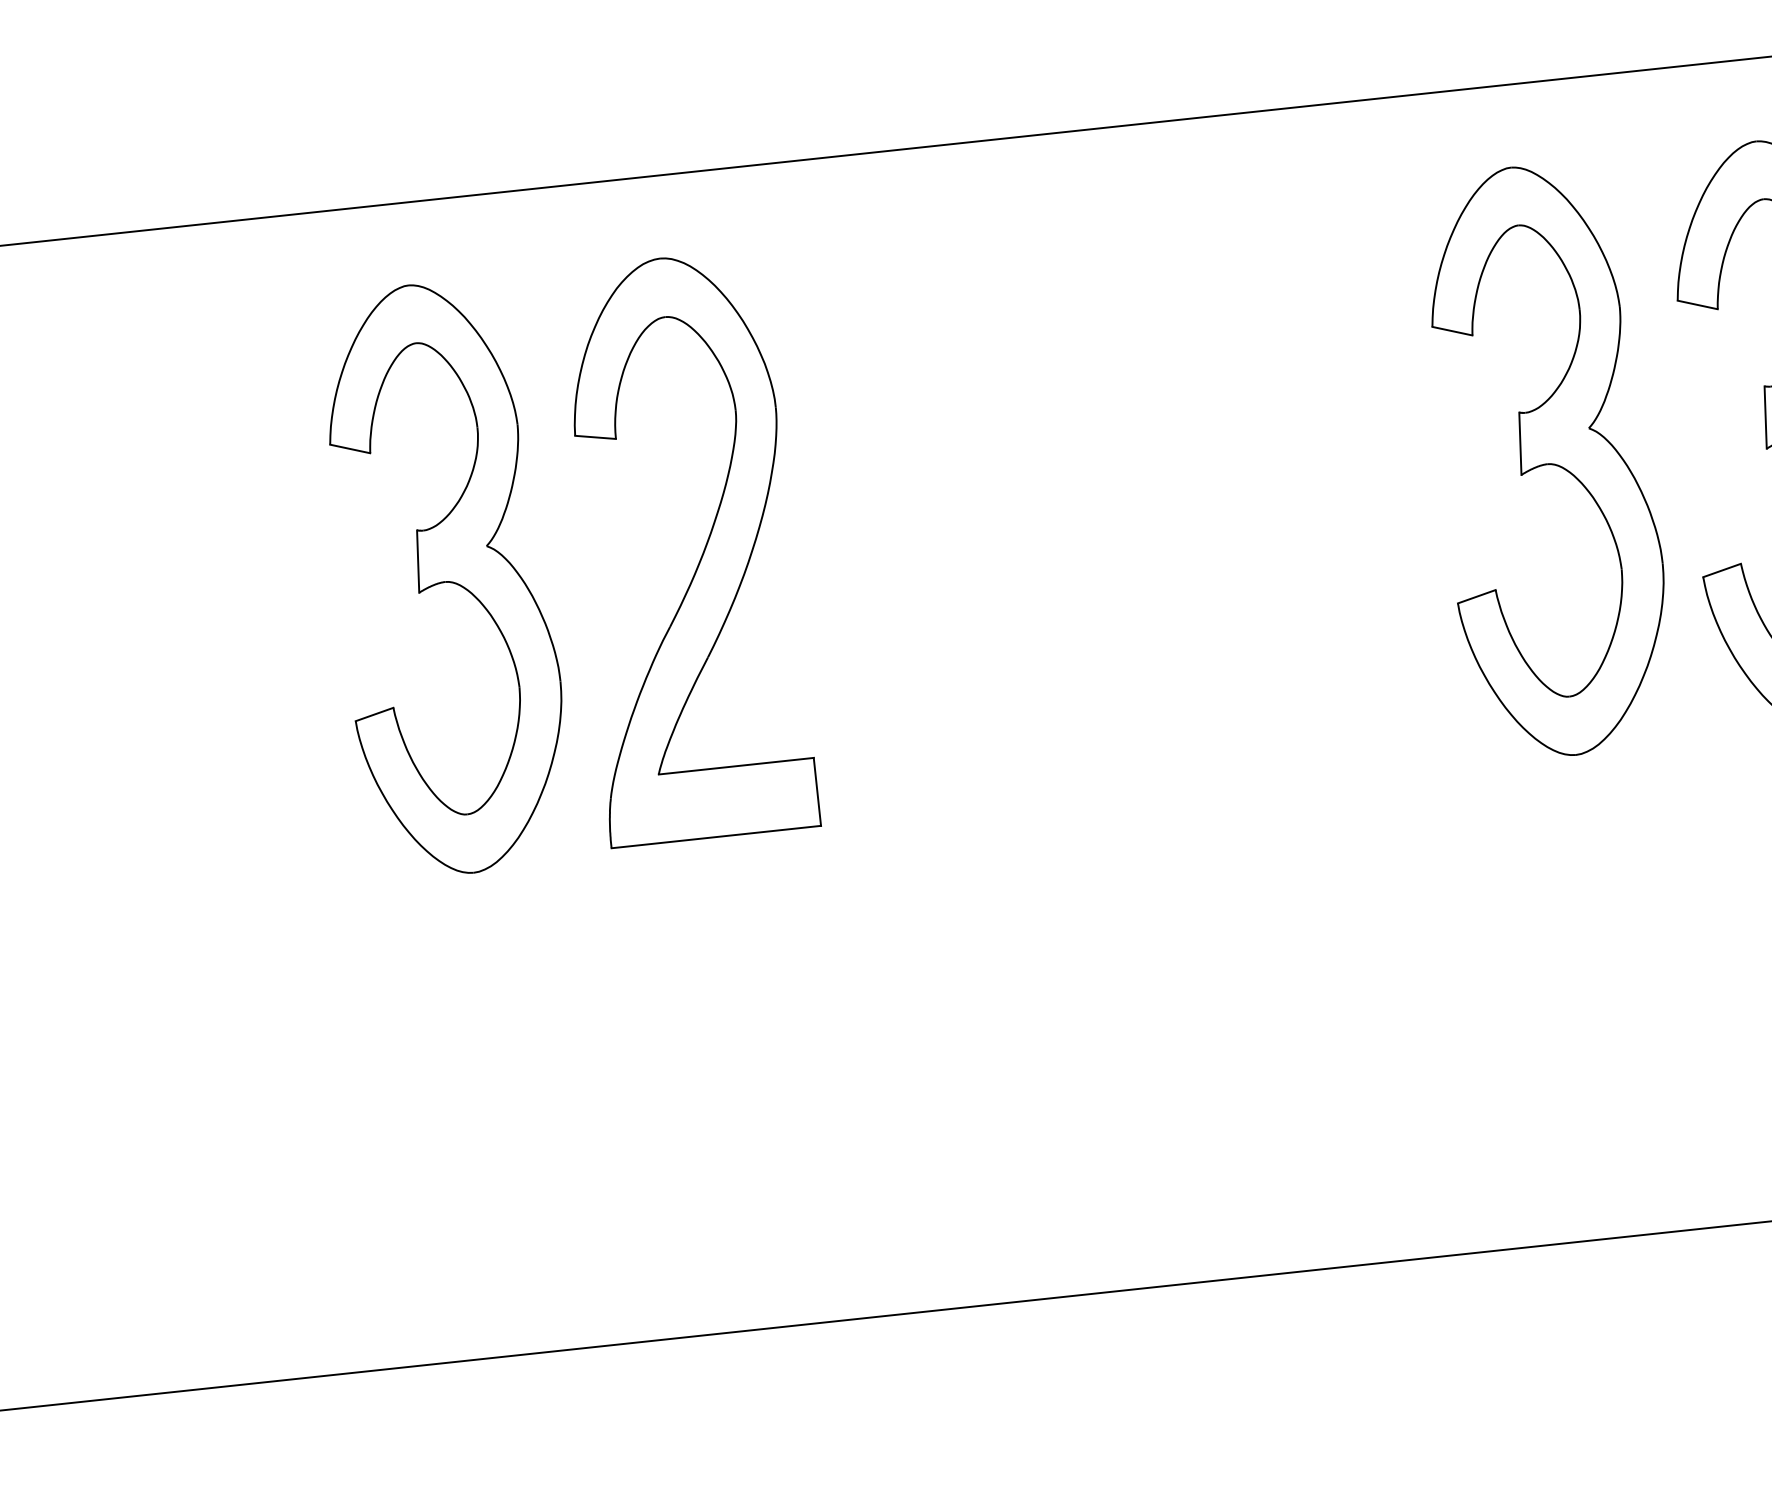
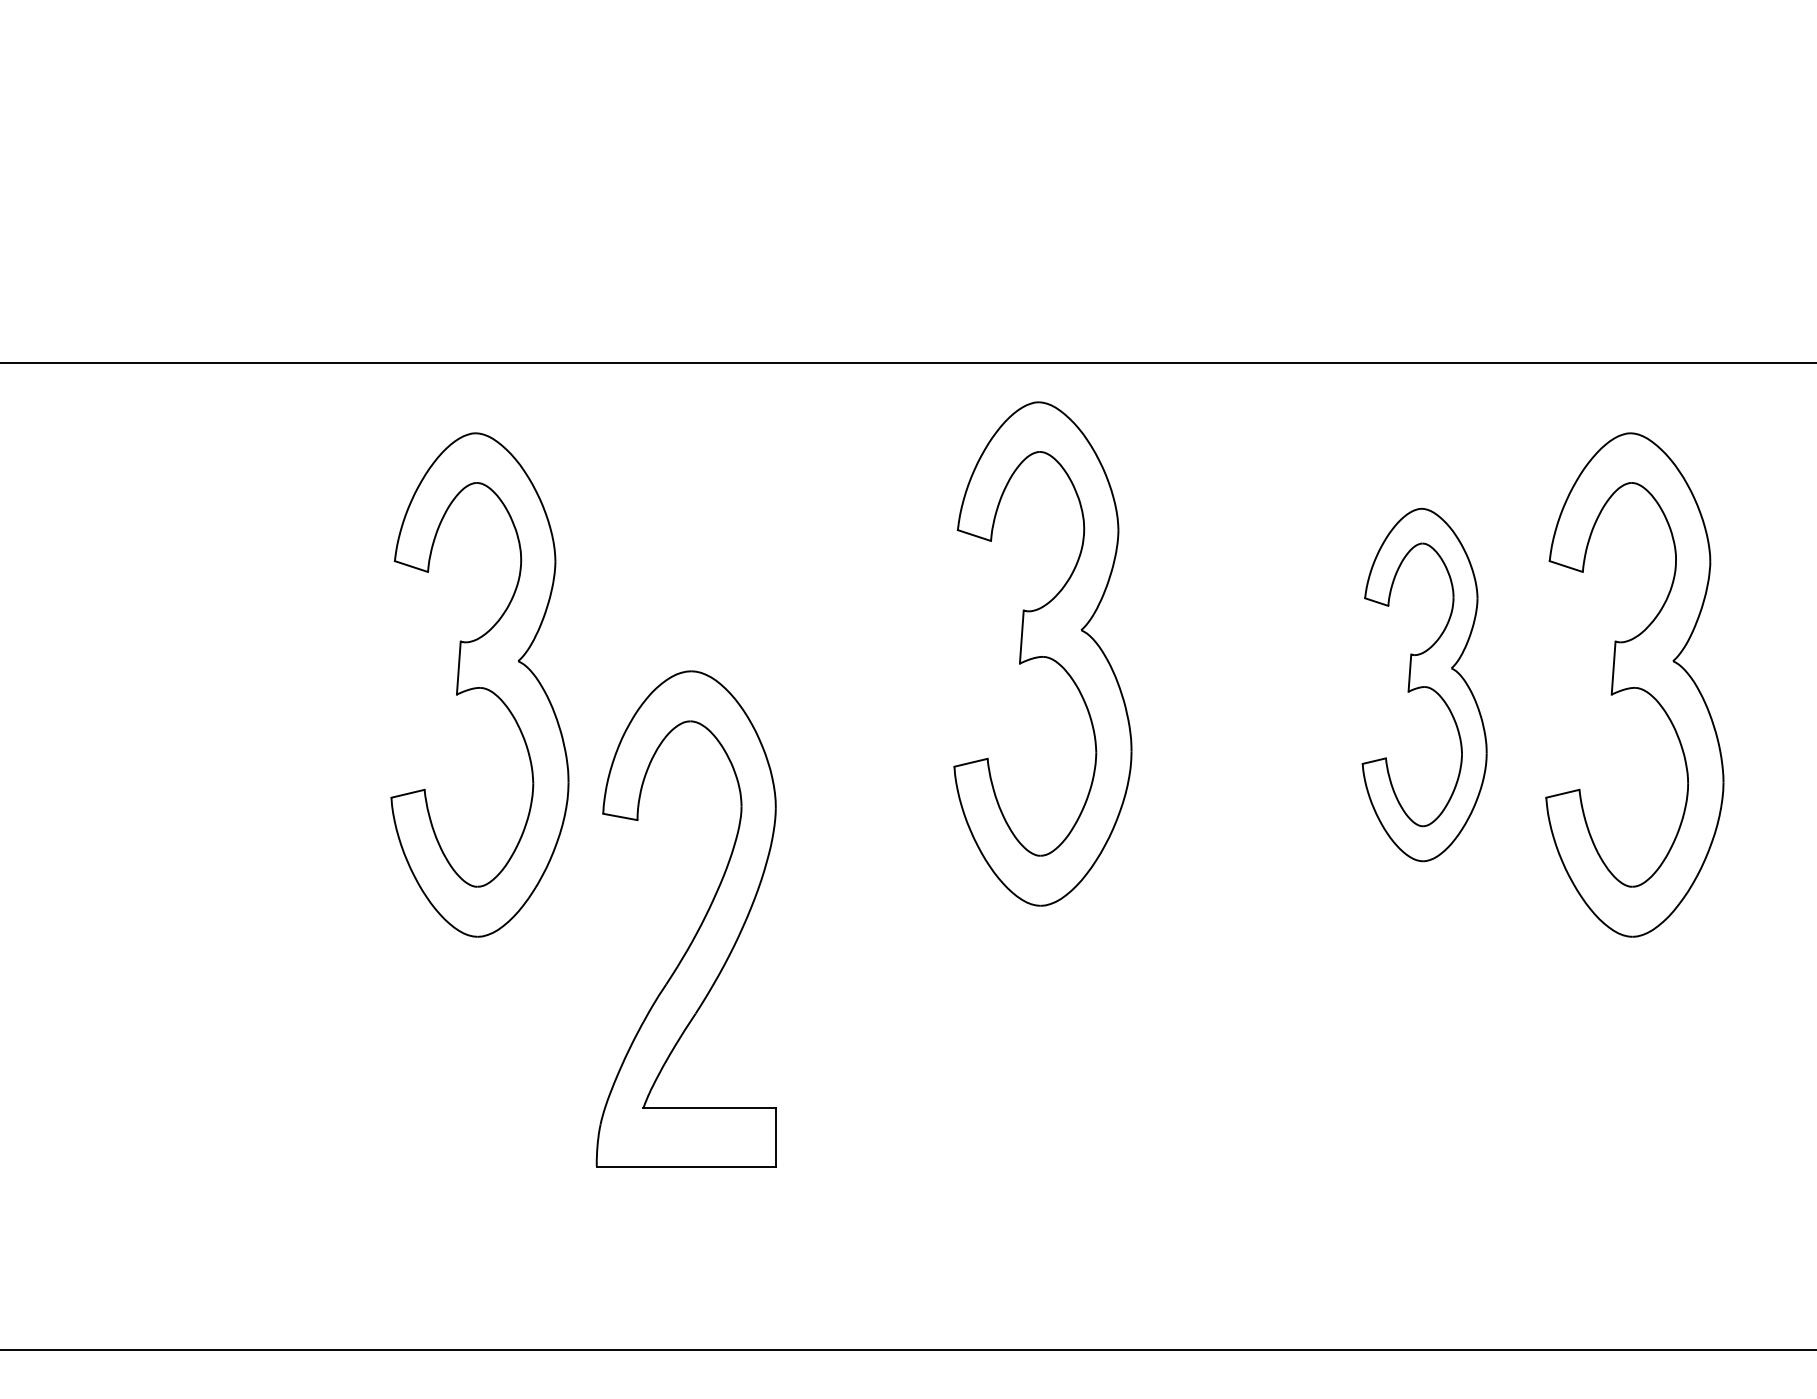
part: (1547, 460) -> (1424, 684), size x0.7
part: (1097, 471) -> (1042, 653), added
part: (700, 556) -> (698, 927), moved

